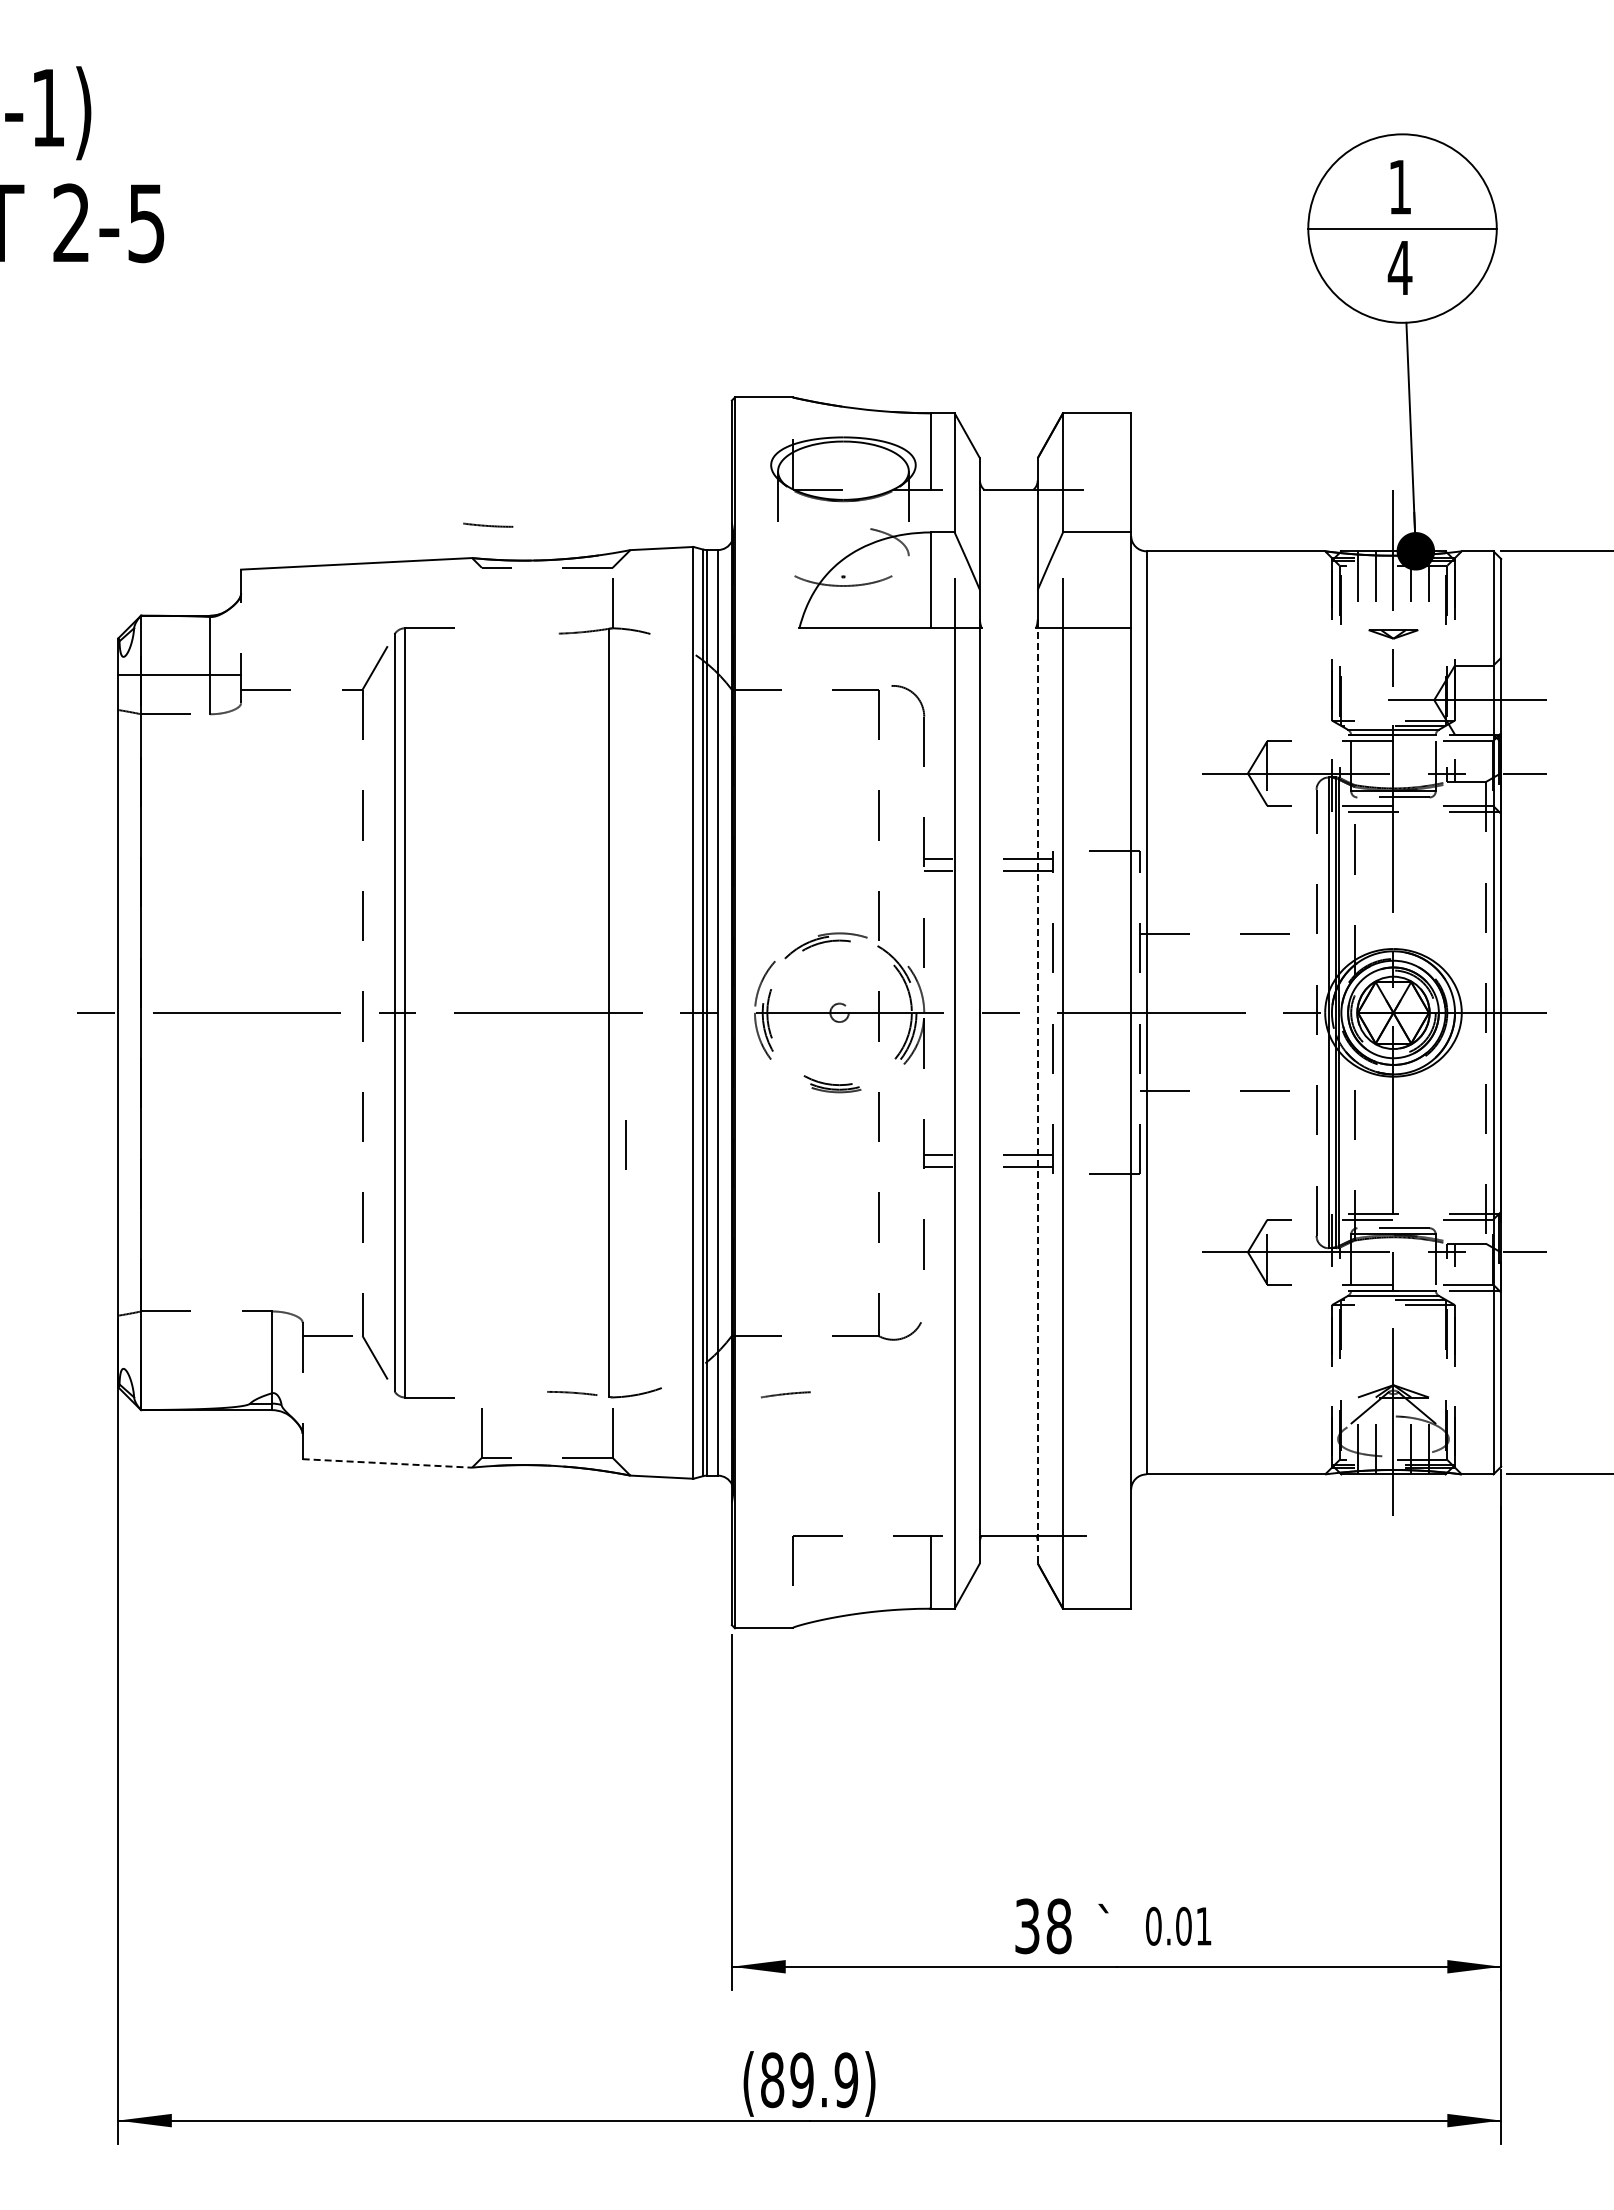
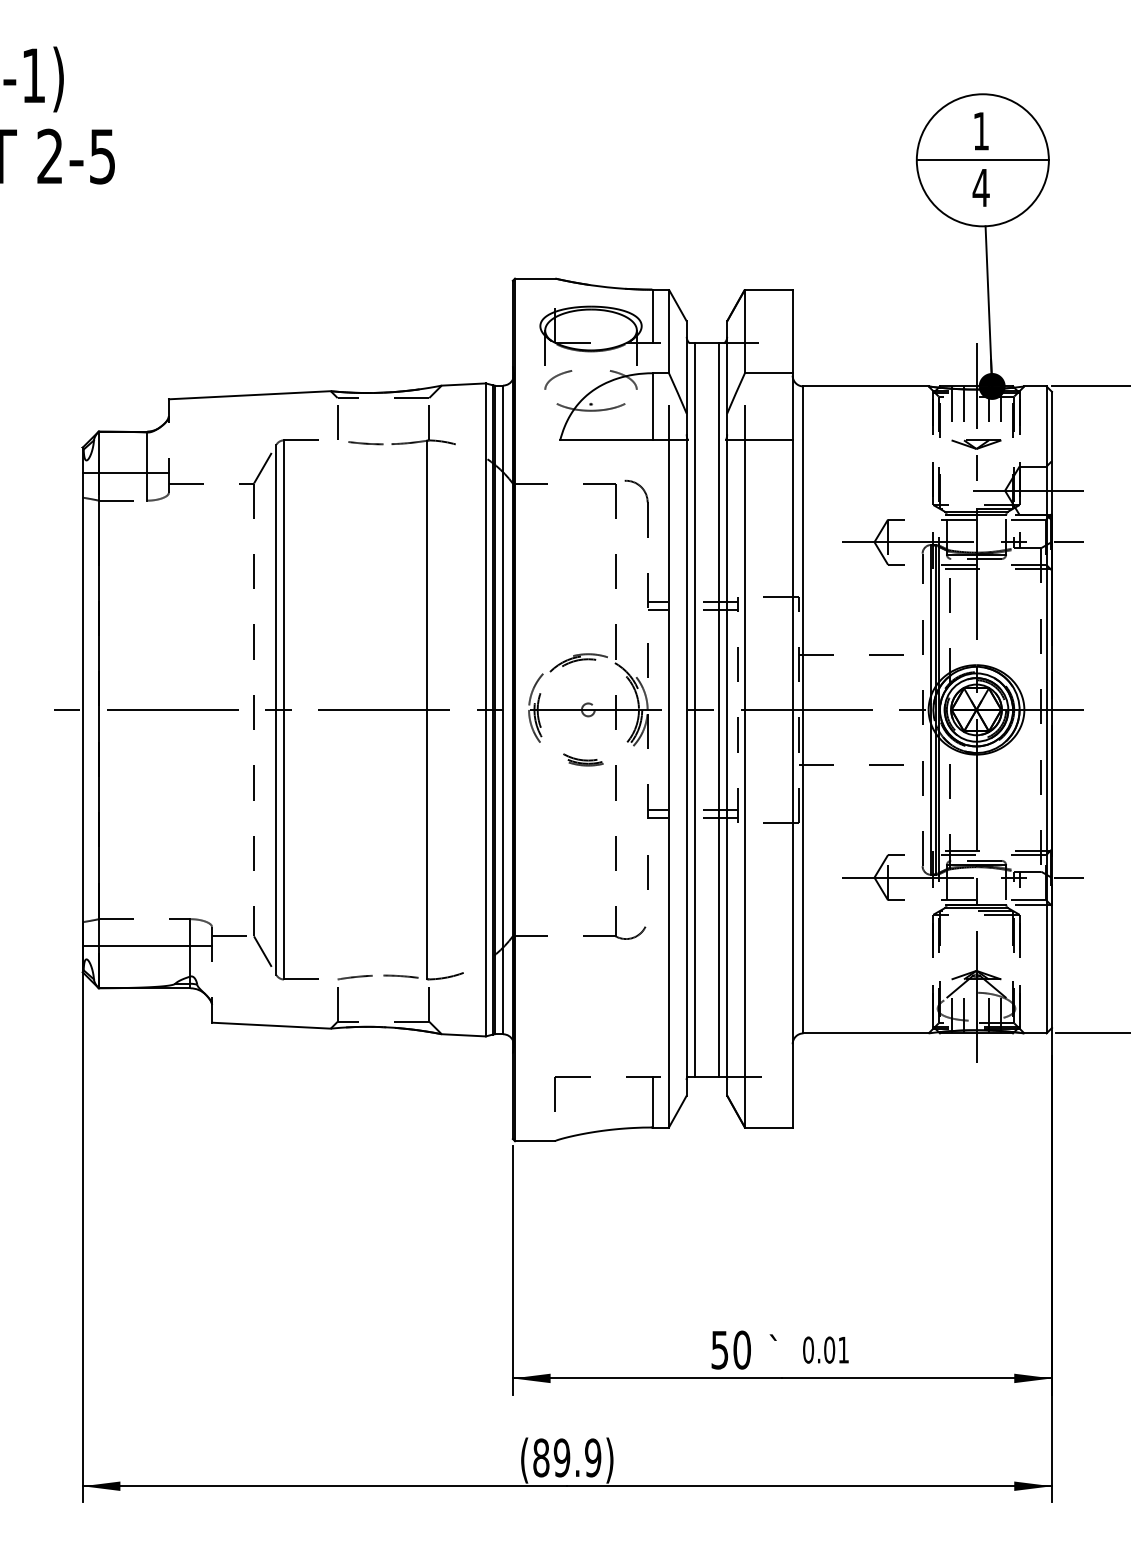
line: (488, 525) -> (366, 443), moved
curve: (794, 537) -> (556, 376), added
part: (1393, 634) -> (976, 444), size x1.43
line: (991, 1012) -> (694, 709), added
line: (1026, 1012) -> (719, 709), added
line: (1037, 1095) -> (727, 767), dashed -> solid
line: (625, 1144) -> (337, 422), moved
line: (210, 1350) -> (147, 946), added
line: (785, 1394) -> (354, 977), moved
line: (387, 1463) -> (271, 1025), dashed -> solid
text: (1043, 1926) -> (731, 1350), 38 -> 50

